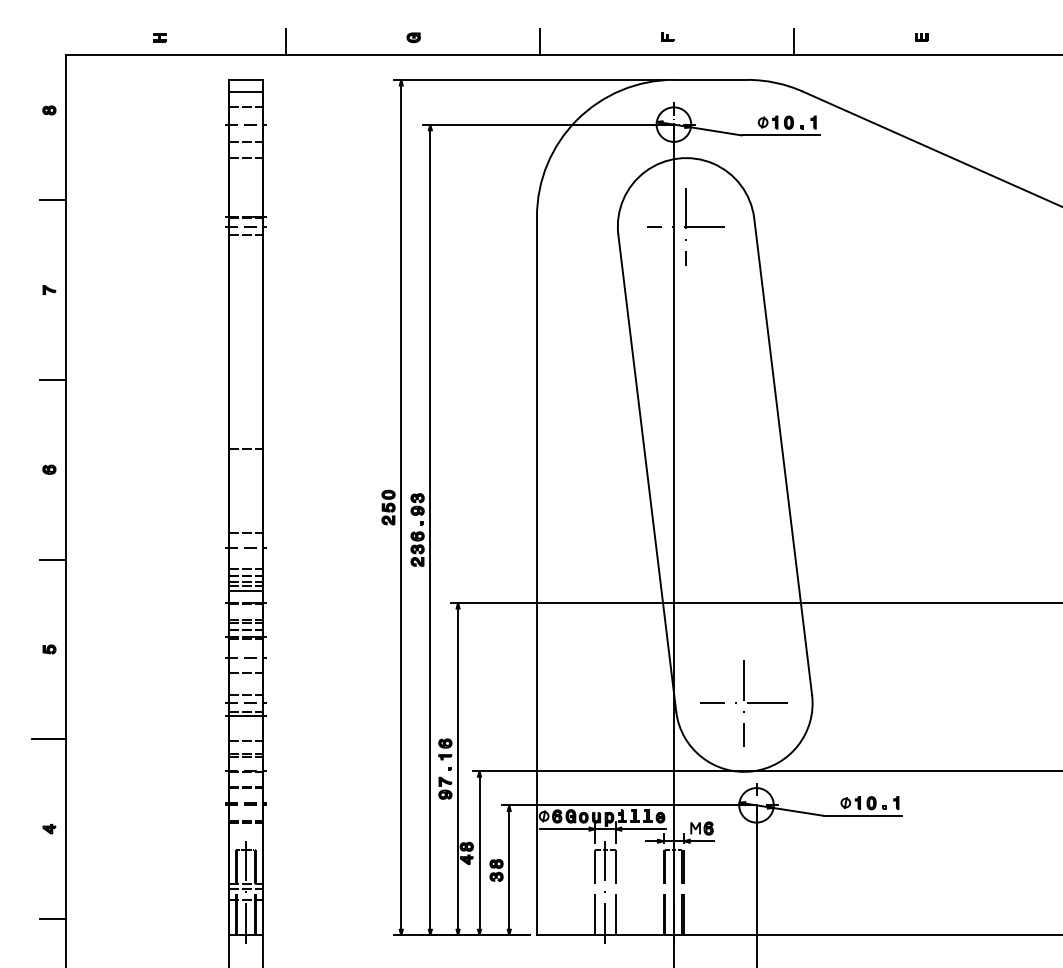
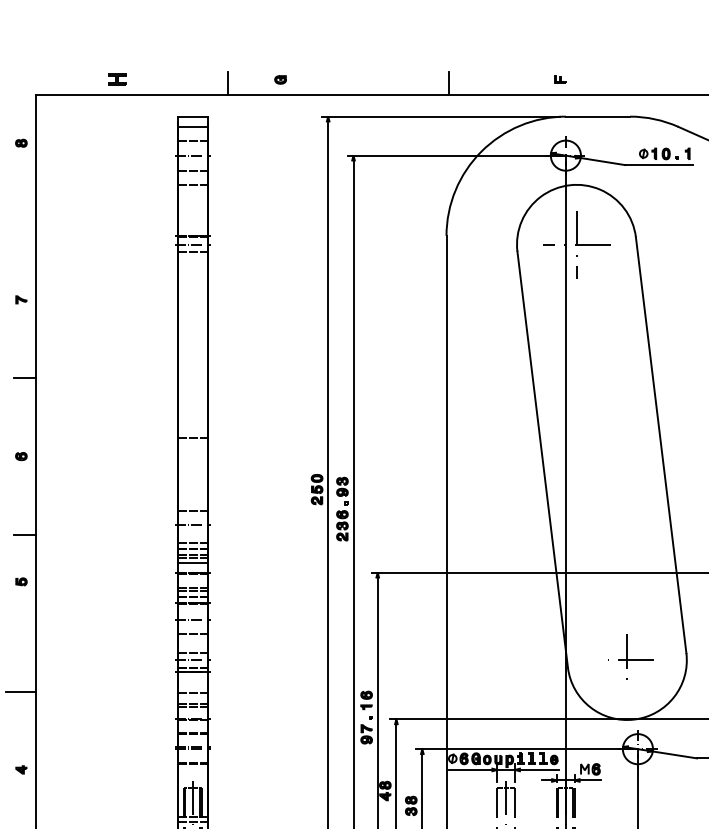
part: (159, 37) -> (117, 79), size x1.6
part: (413, 37) -> (280, 79), moved
line: (794, 41) -> (671, 83), removed
line: (53, 200) -> (24, 221), removed
part: (49, 649) -> (21, 581), moved
part: (743, 703) -> (626, 660), size x0.7

